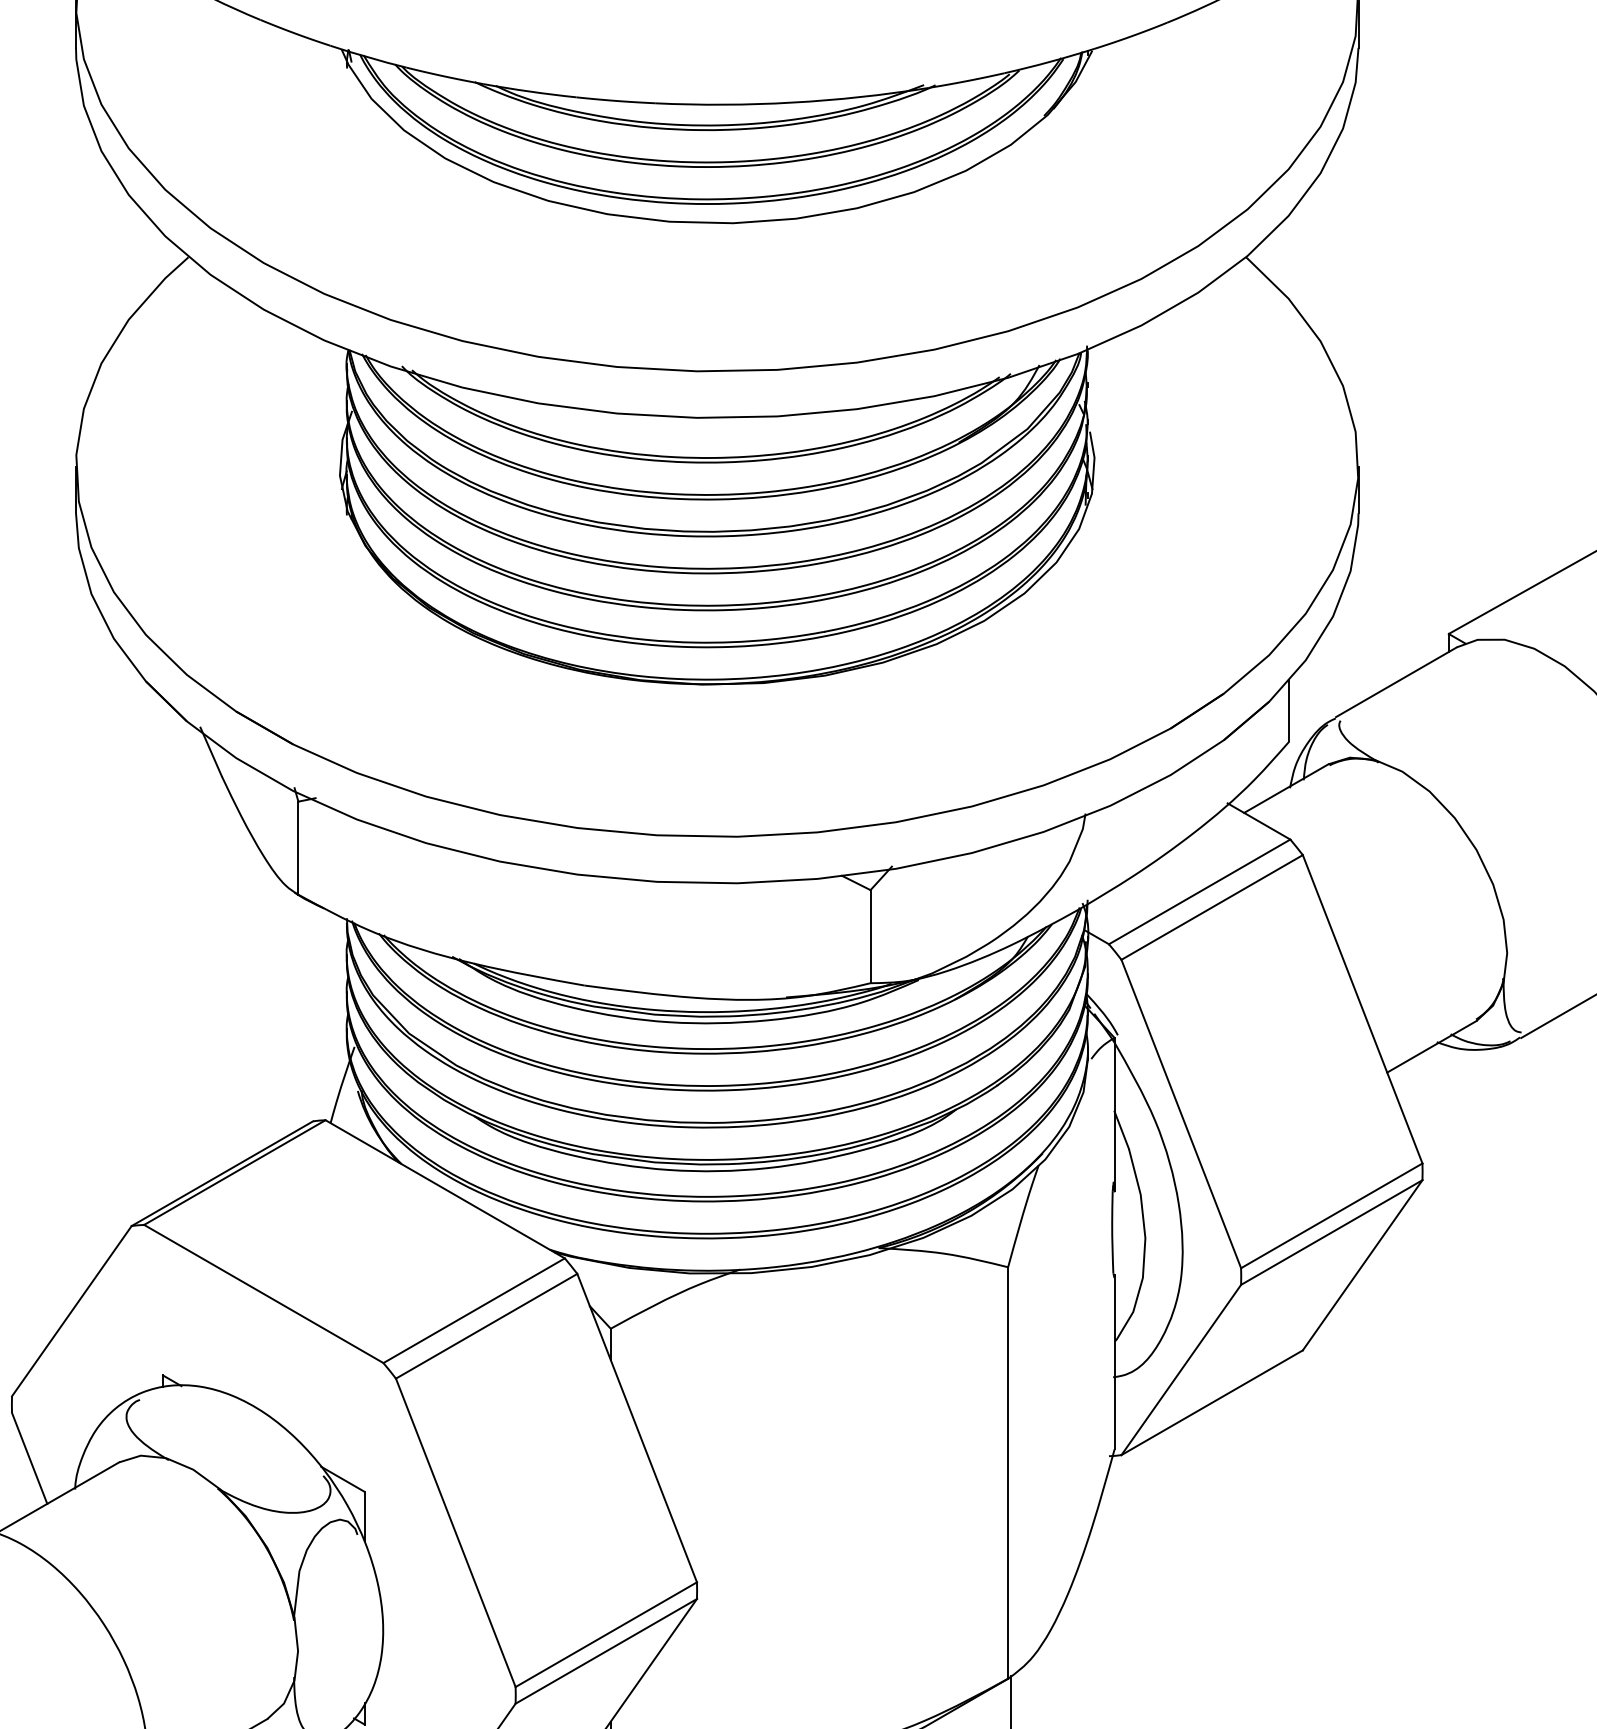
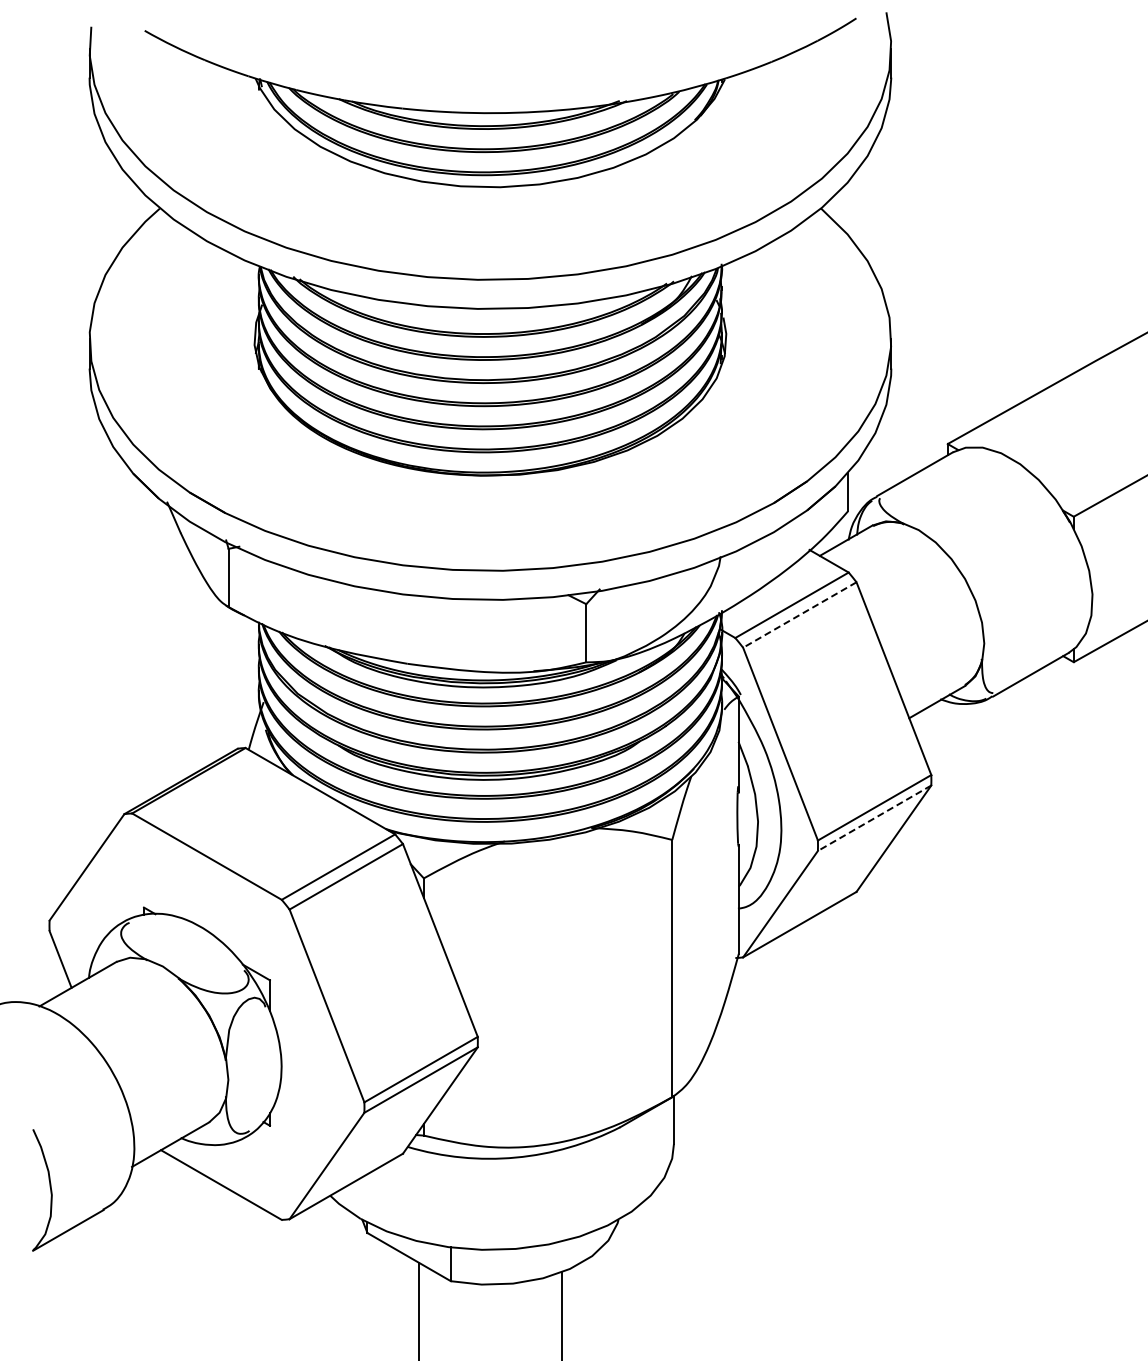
line: (1211, 908) -> (799, 615), solid -> dashed
line: (1331, 1232) -> (874, 818), solid -> dashed

